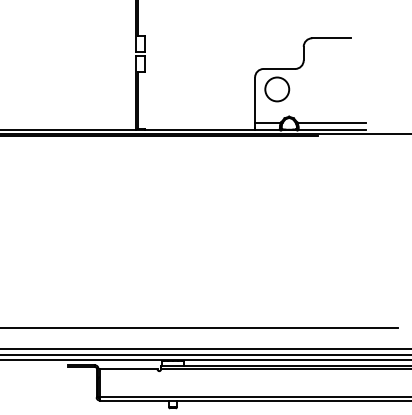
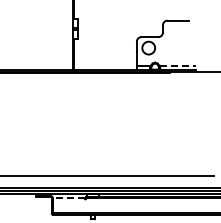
line: (332, 121) -> (178, 65), solid -> dashed
line: (127, 369) -> (68, 198), solid -> dashed

